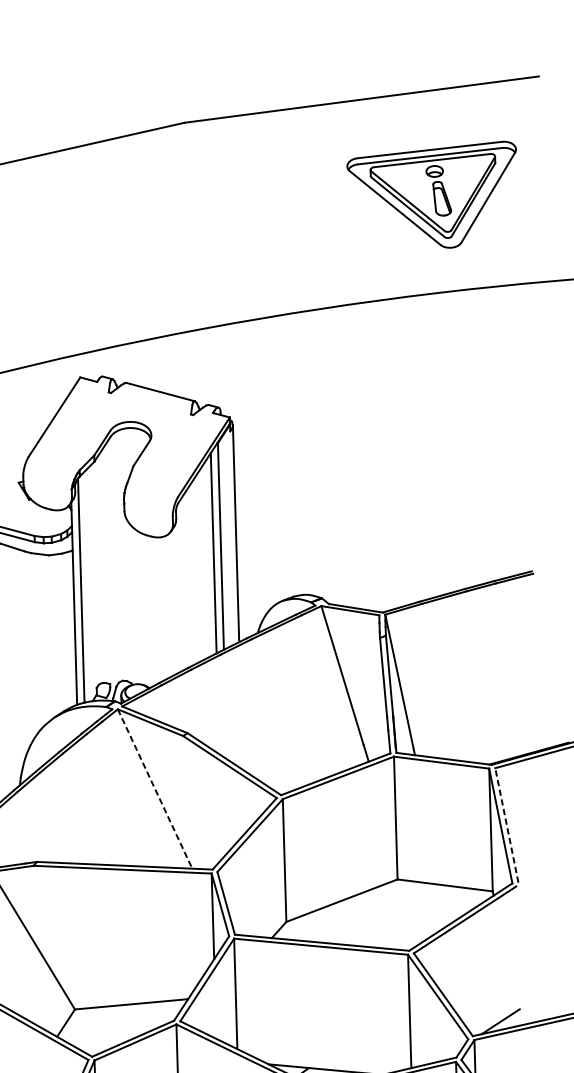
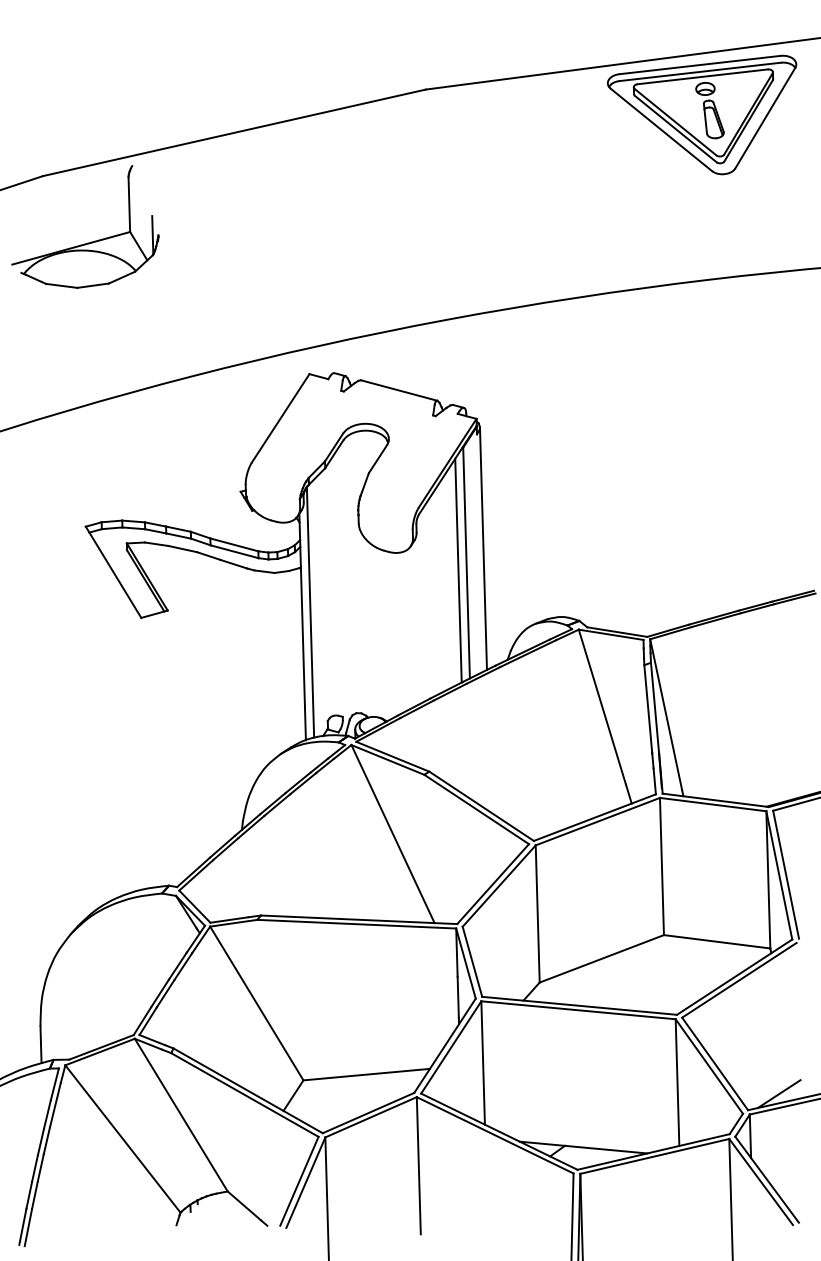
part: (431, 194) -> (701, 114), moved
line: (155, 789) -> (393, 834), dashed -> solid
line: (506, 825) -> (785, 874), dashed -> solid

